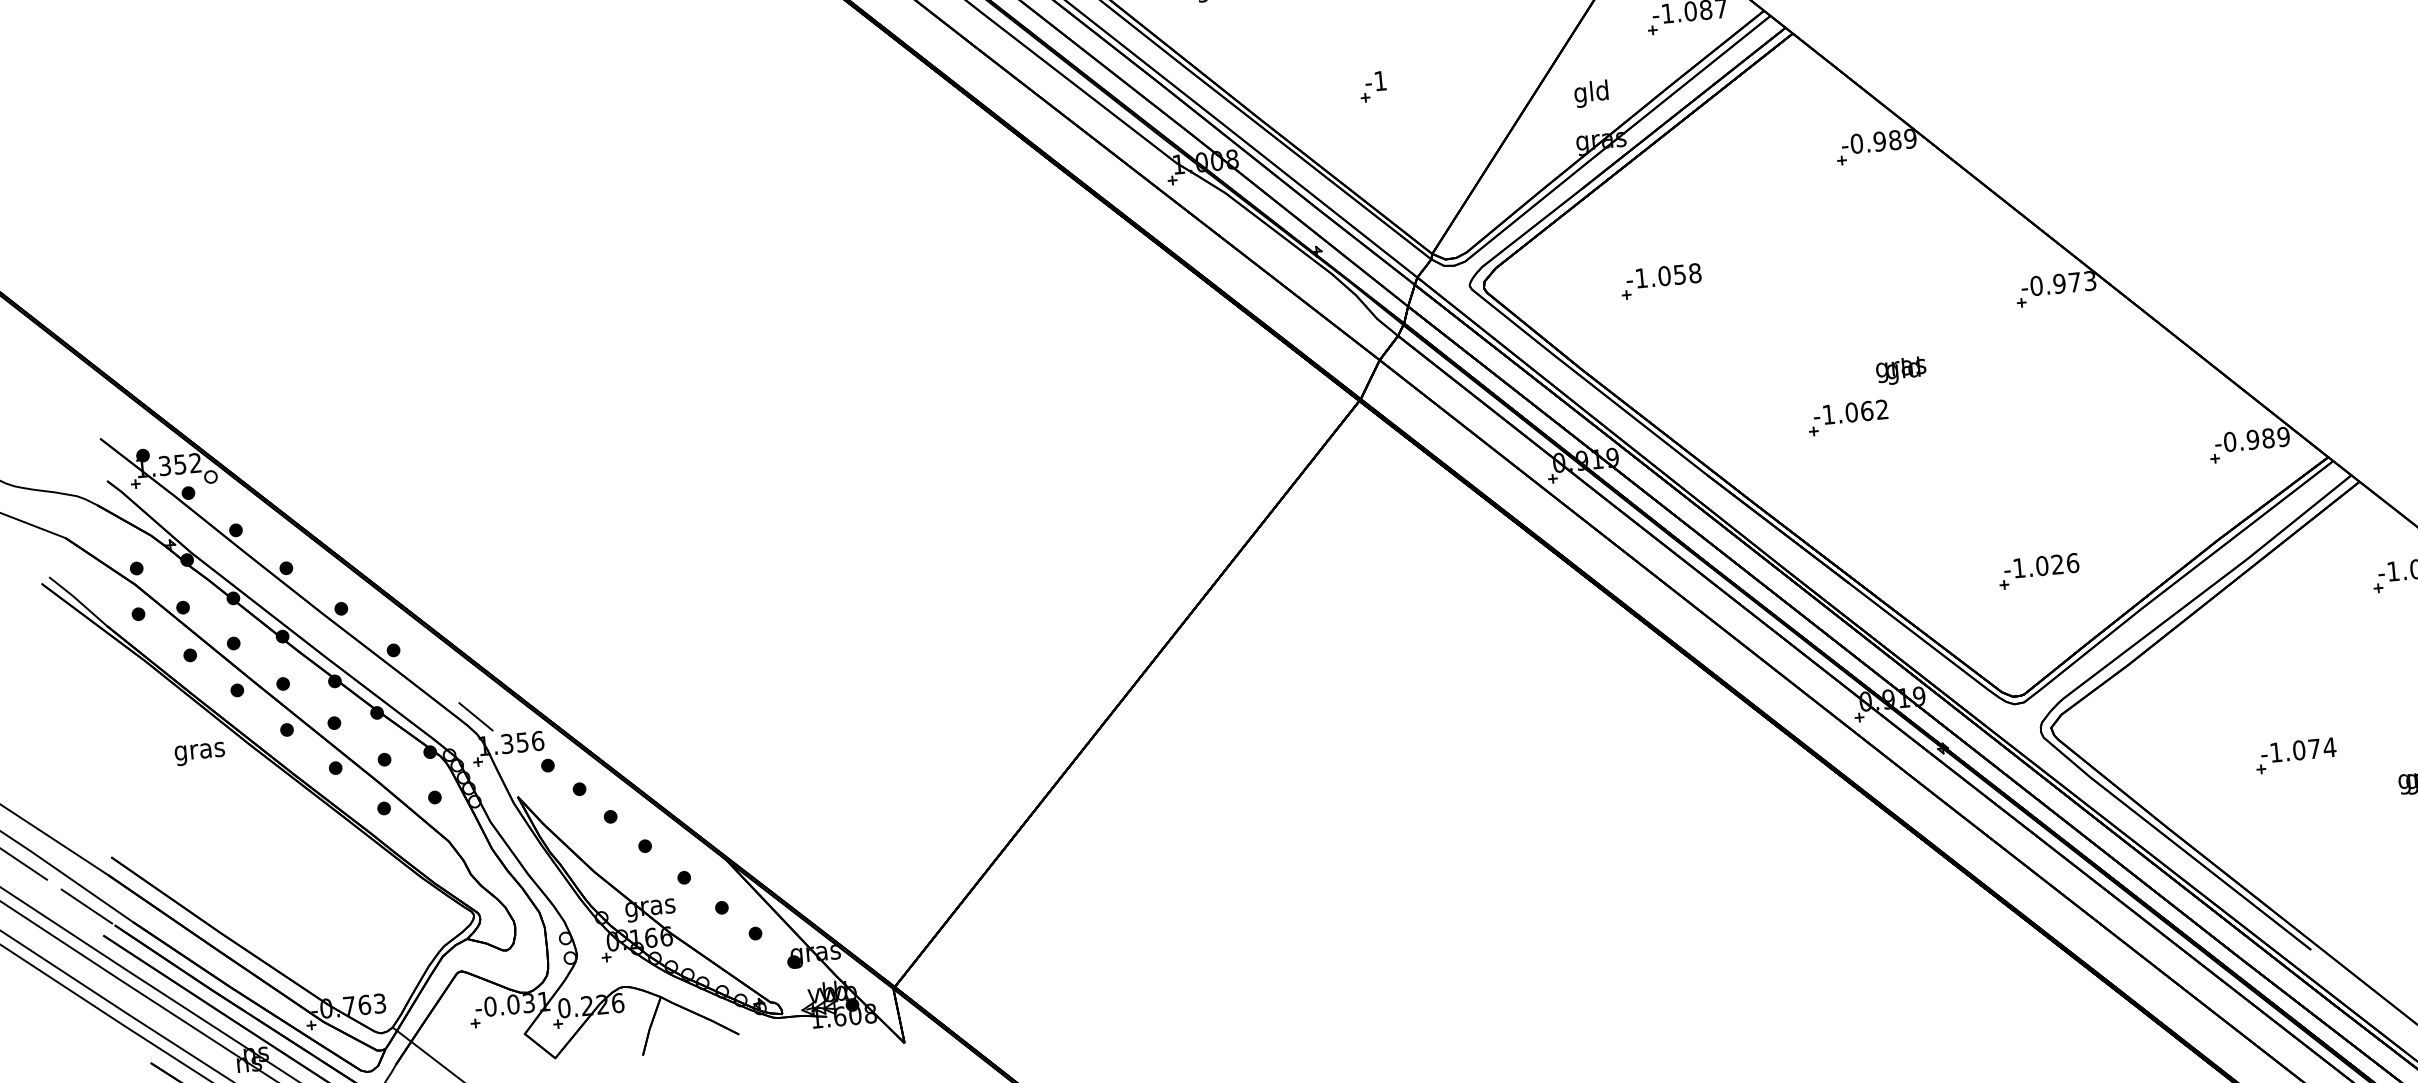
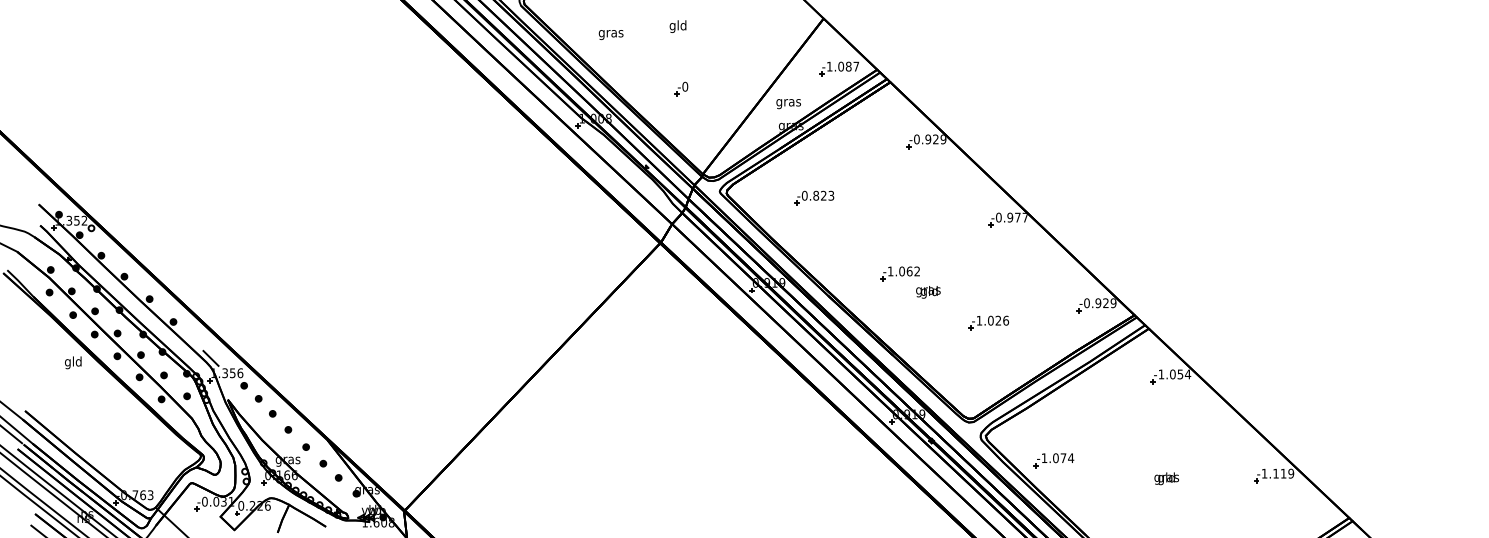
text: (1380, 80) -> (685, 86), -1 -> -0
text: (1591, 93) -> (788, 102), gld -> gras
text: (1894, 140) -> (935, 139), -0.989 -> -0.929
text: (1667, 275) -> (817, 195), -1.058 -> -0.823
text: (2090, 280) -> (1025, 217), -0.973 -> -0.977
text: (1901, 371) -> (928, 292), moved
text: (2267, 438) -> (1105, 303), -0.989 -> -0.929
part: (2037, 569) -> (988, 322), moved
text: (199, 750) -> (73, 362), gras -> gld
part: (2294, 755) -> (1053, 460), moved

